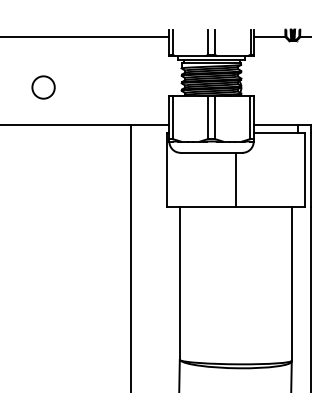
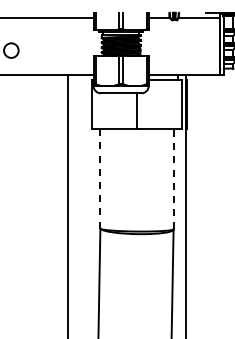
line: (179, 283) -> (100, 178), solid -> dashed
line: (291, 283) -> (173, 178), solid -> dashed

